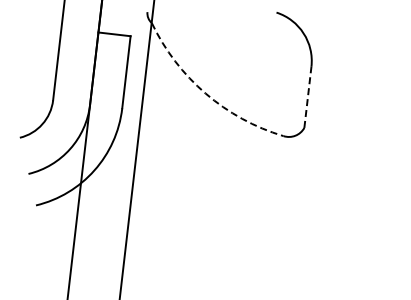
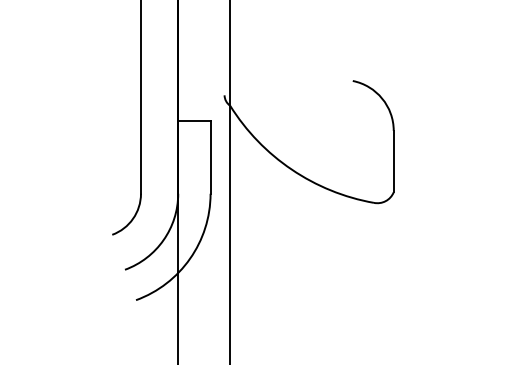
arc: (205, 93) -> (291, 169), dashed -> solid
line: (307, 97) -> (393, 161), dashed -> solid

